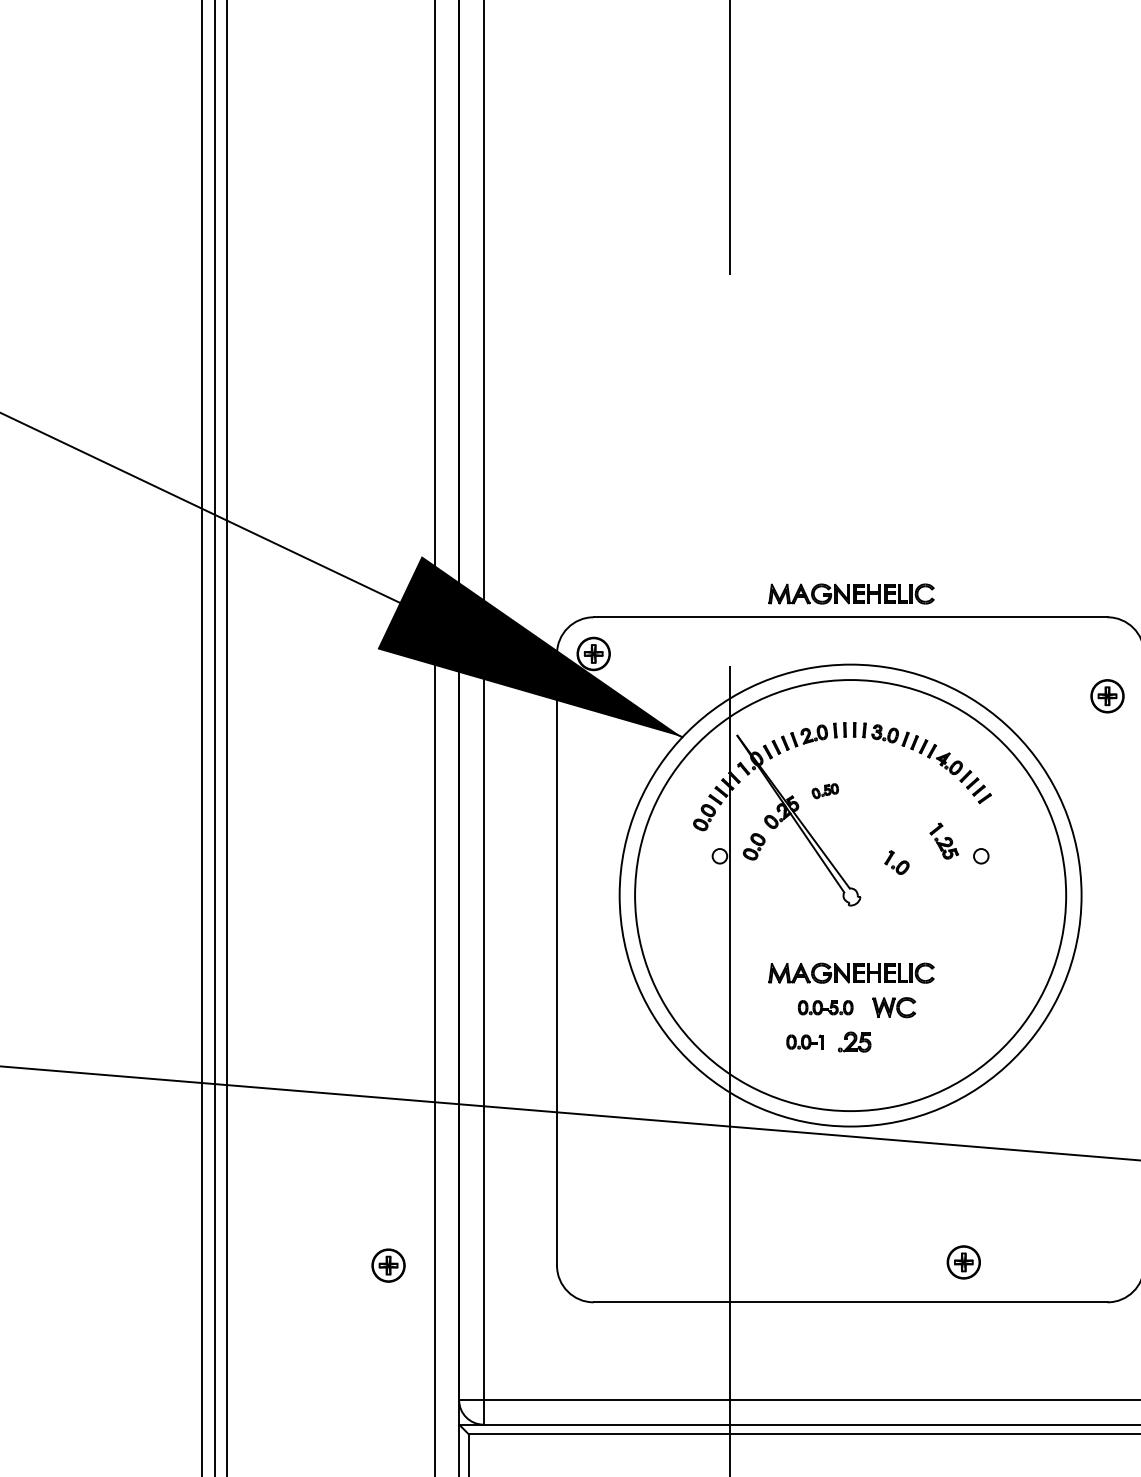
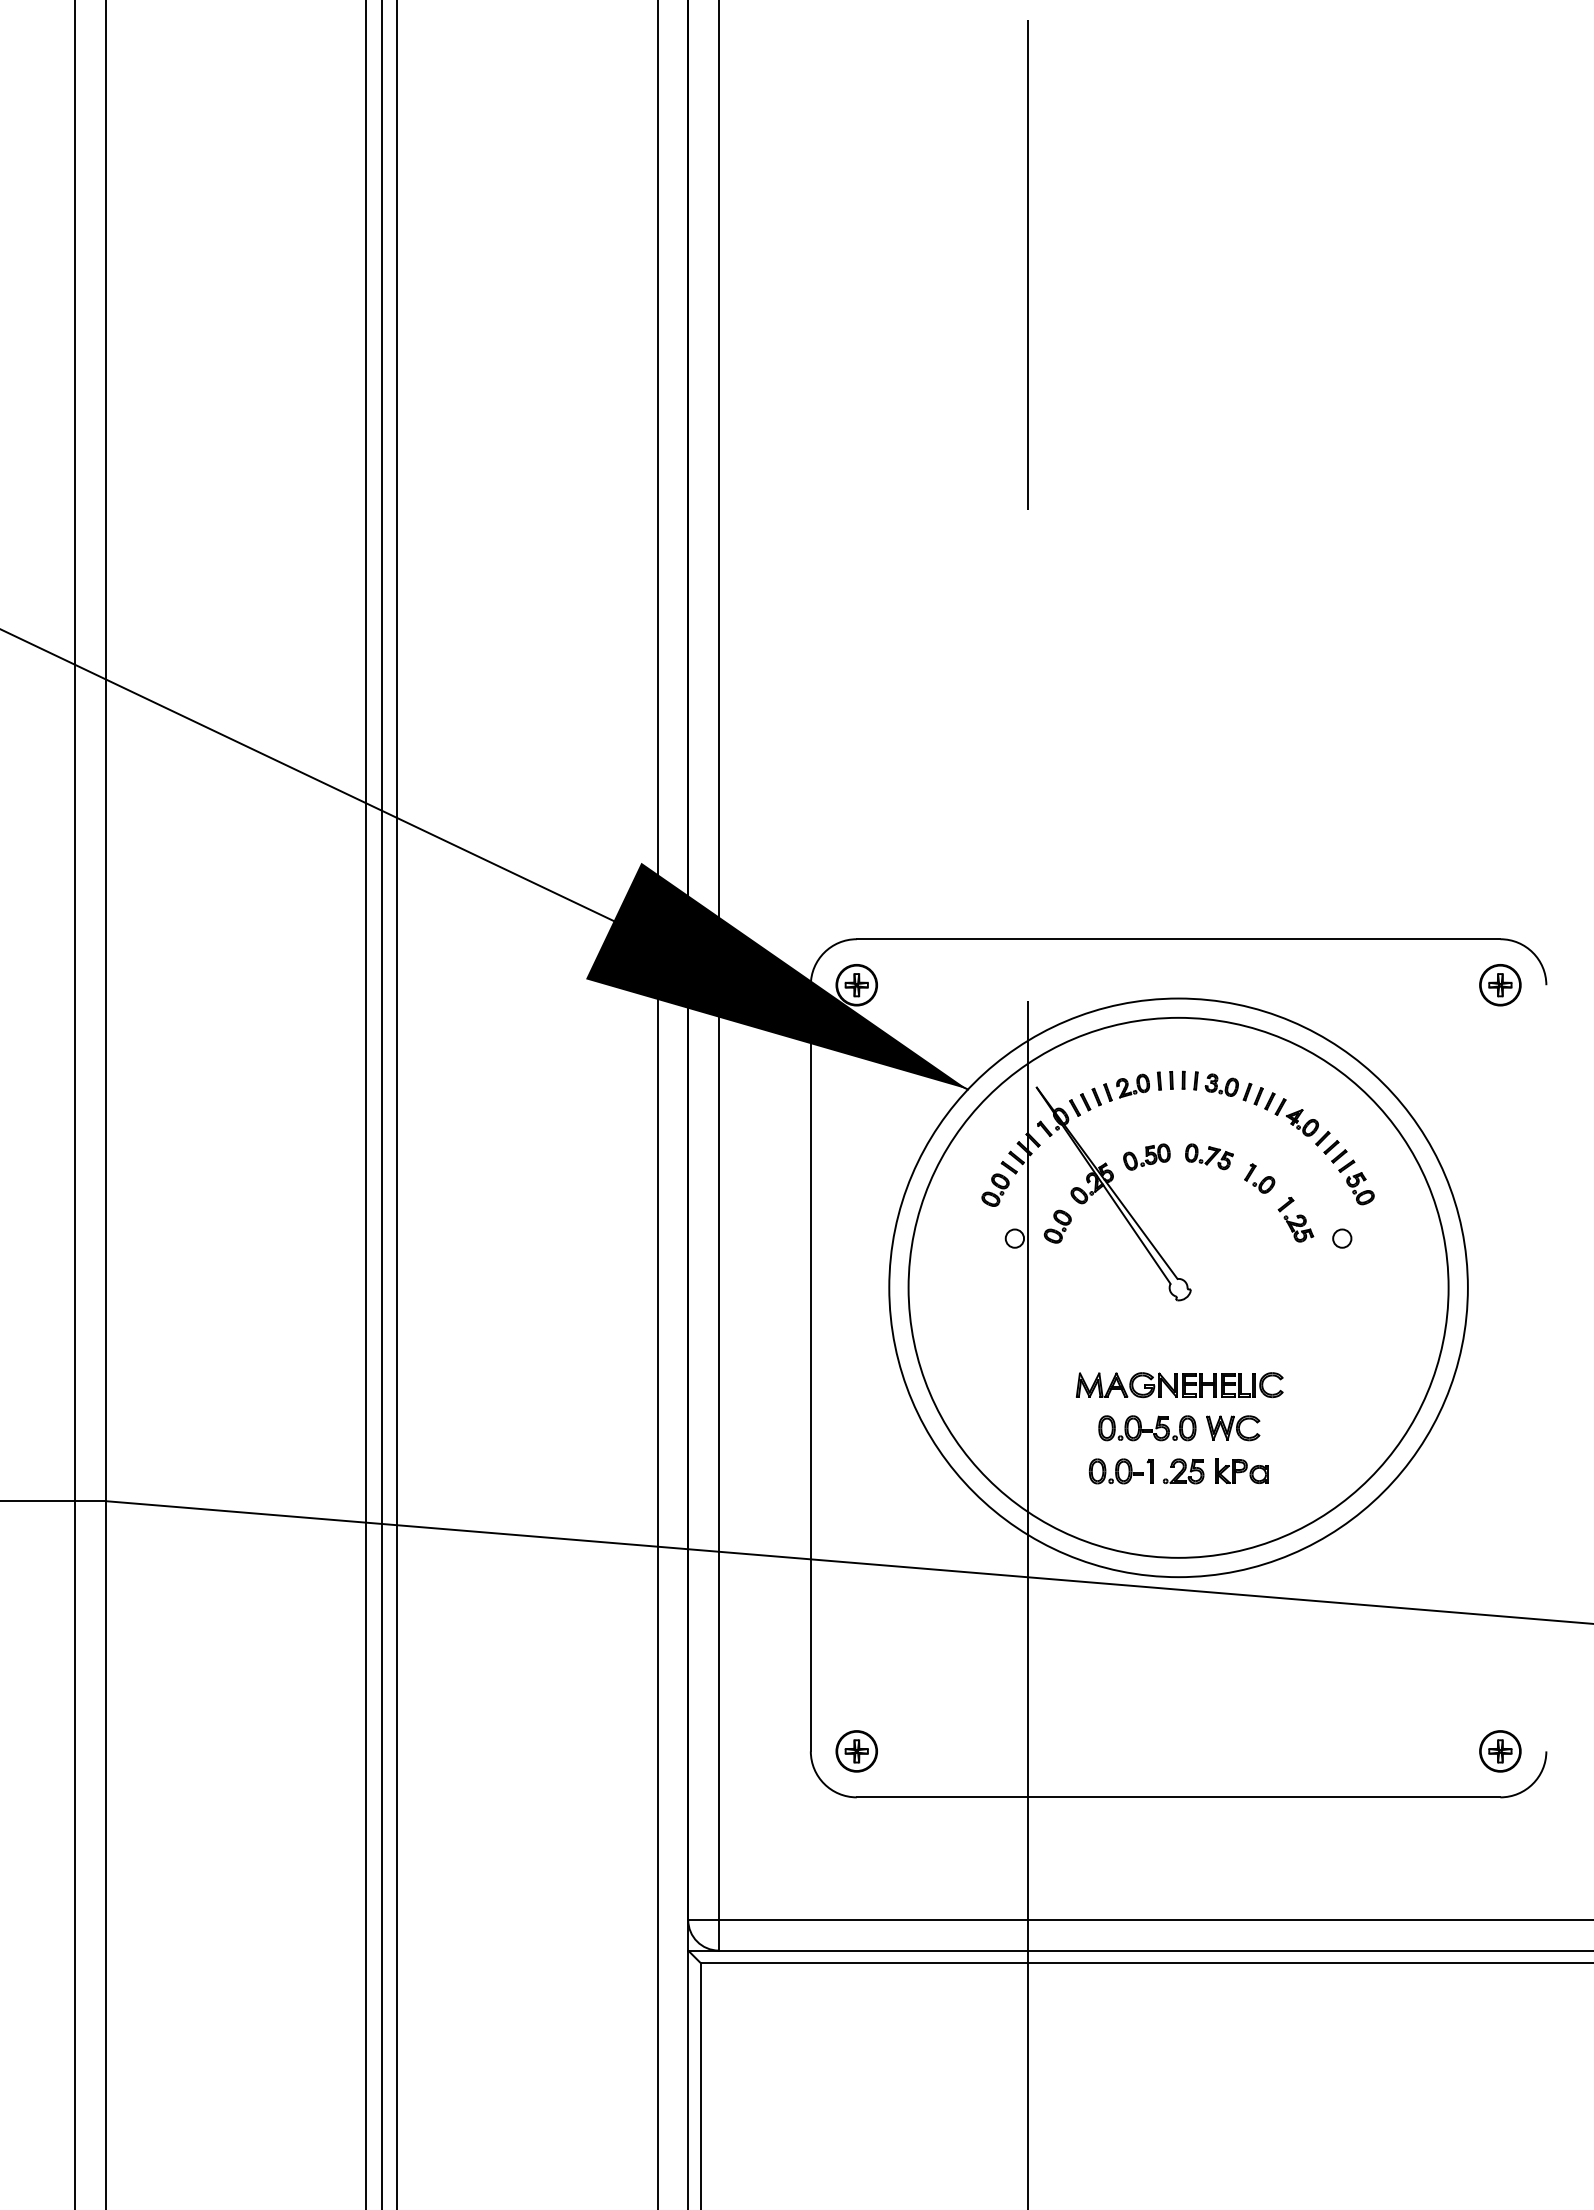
part: (851, 594) -> (1179, 910), removed
part: (1107, 696) -> (1500, 985), moved
part: (824, 790) -> (1146, 1156), size x1.43
part: (875, 790) -> (1209, 1156), added
part: (995, 816) -> (1360, 1188), added
part: (896, 862) -> (1259, 1178), moved
part: (825, 1007) -> (1147, 1428), size x1.43
part: (900, 1041) -> (1241, 1470), added
part: (804, 1042) -> (1120, 1471), size x1.43
part: (963, 1262) -> (1500, 1751), moved
part: (388, 1265) -> (856, 1751), moved

